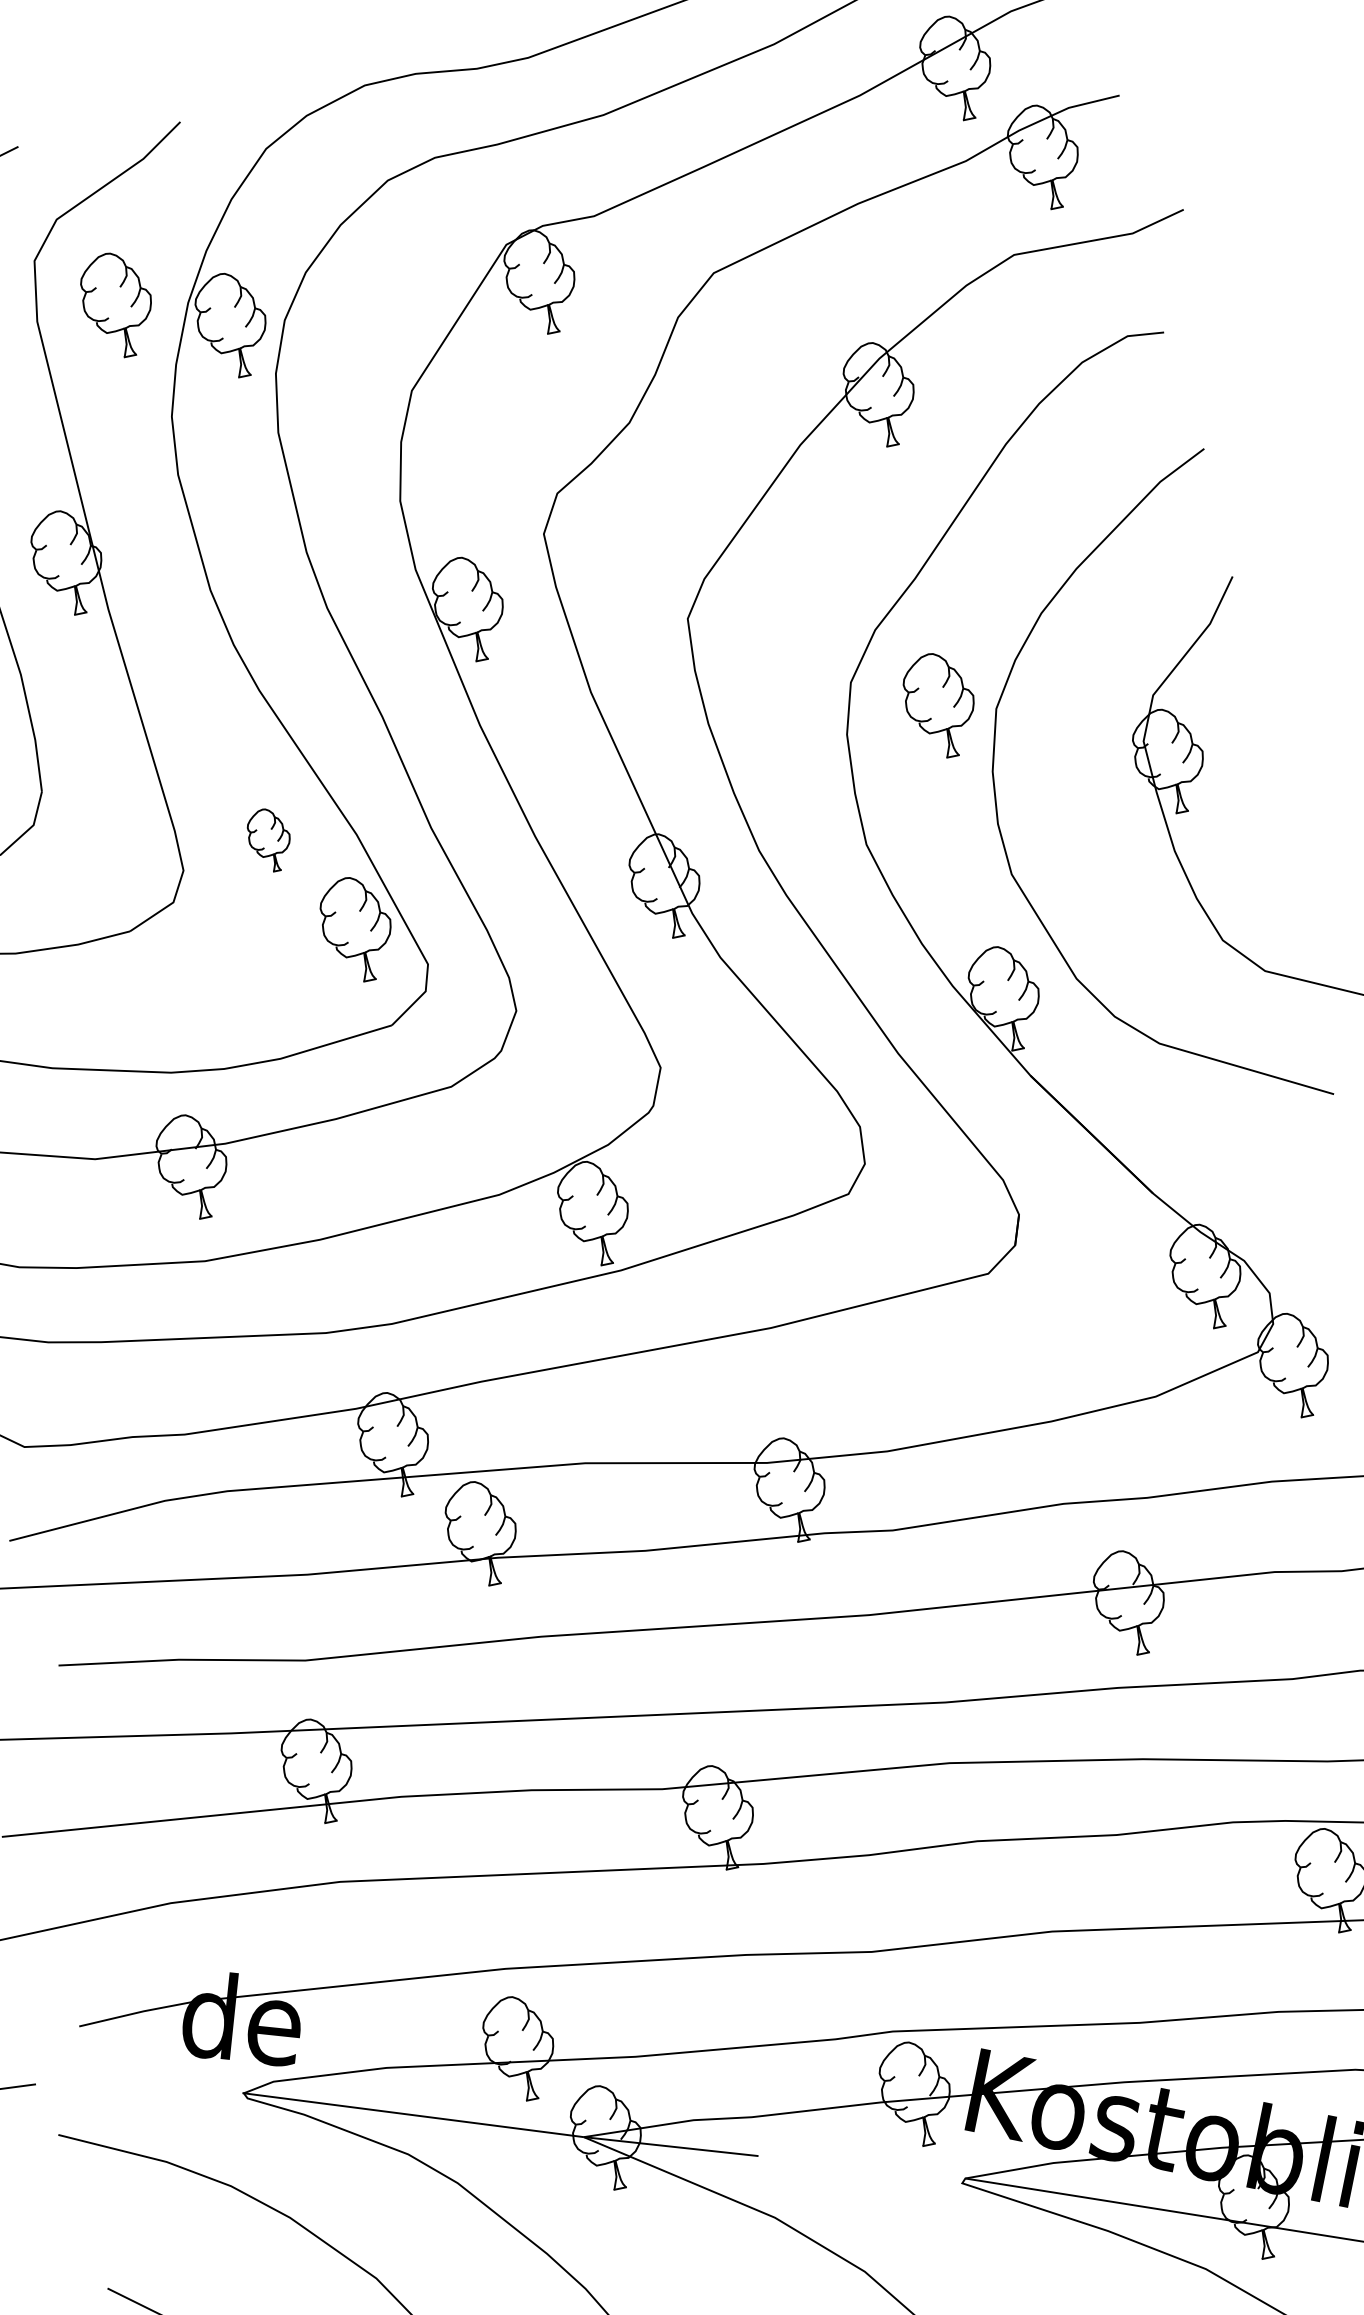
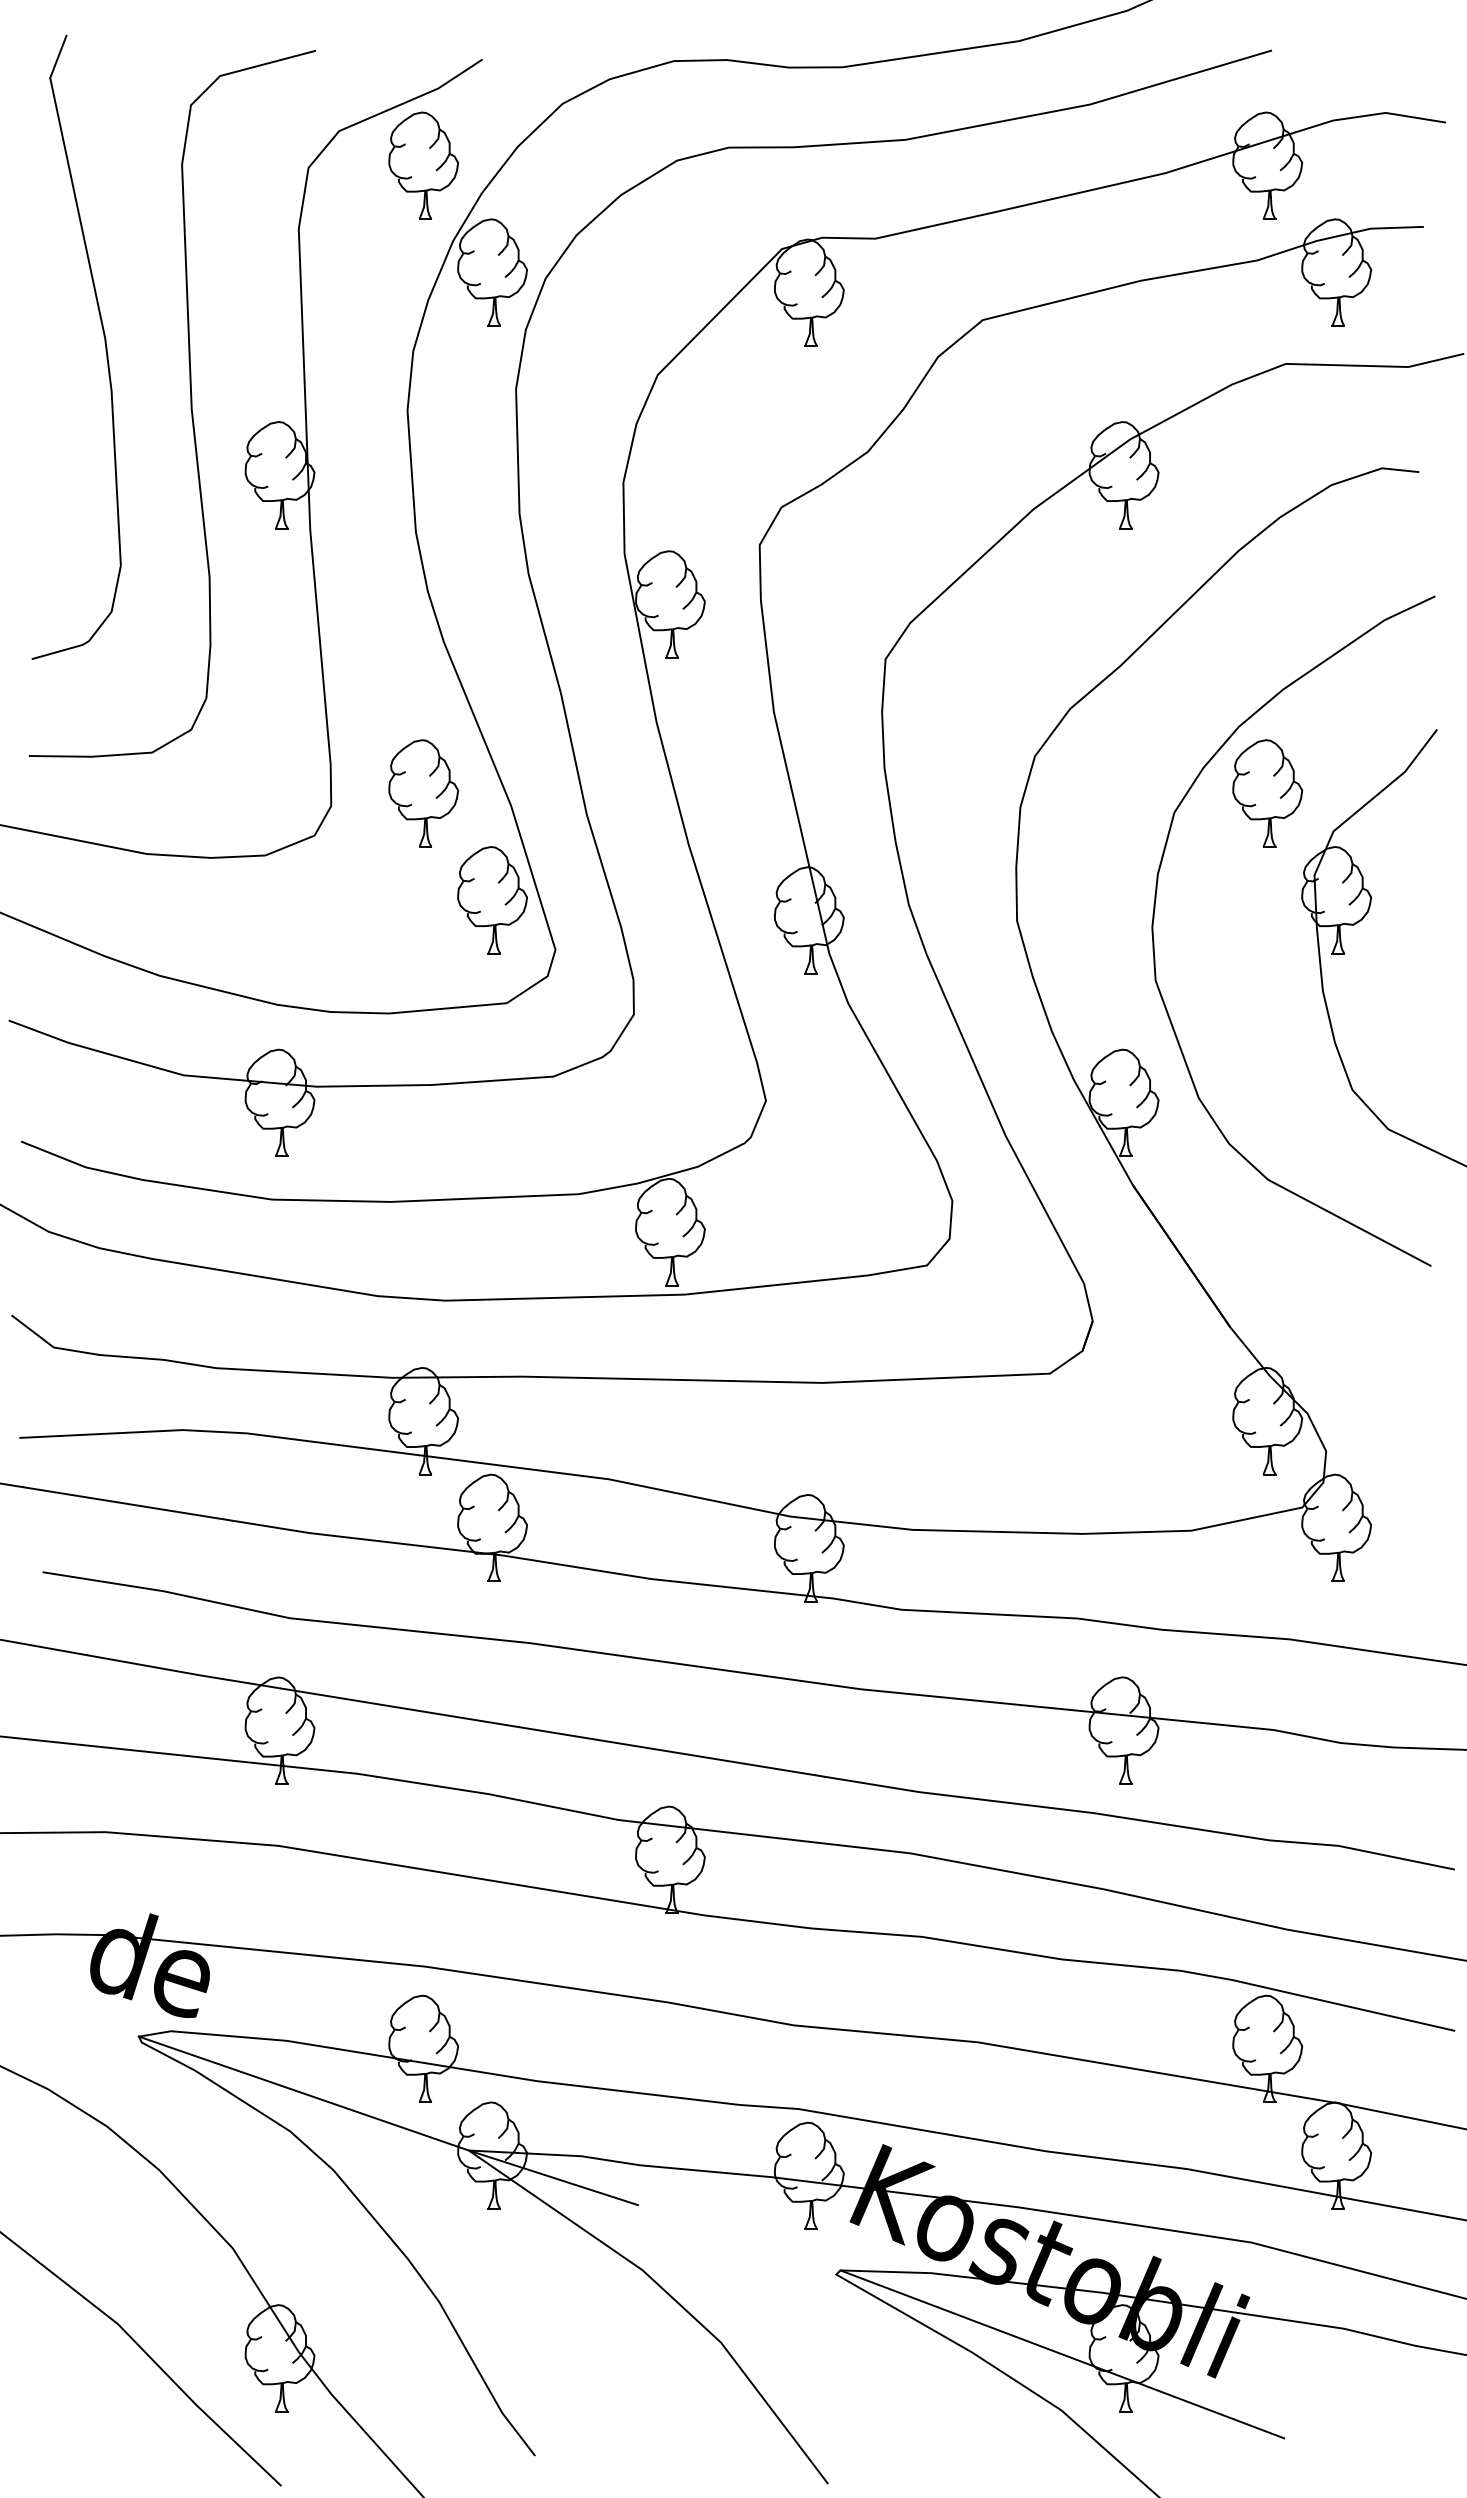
part: (117, 304) -> (423, 165), moved
part: (940, 705) -> (1267, 793), moved
part: (269, 840) -> (423, 793), size x1.67

